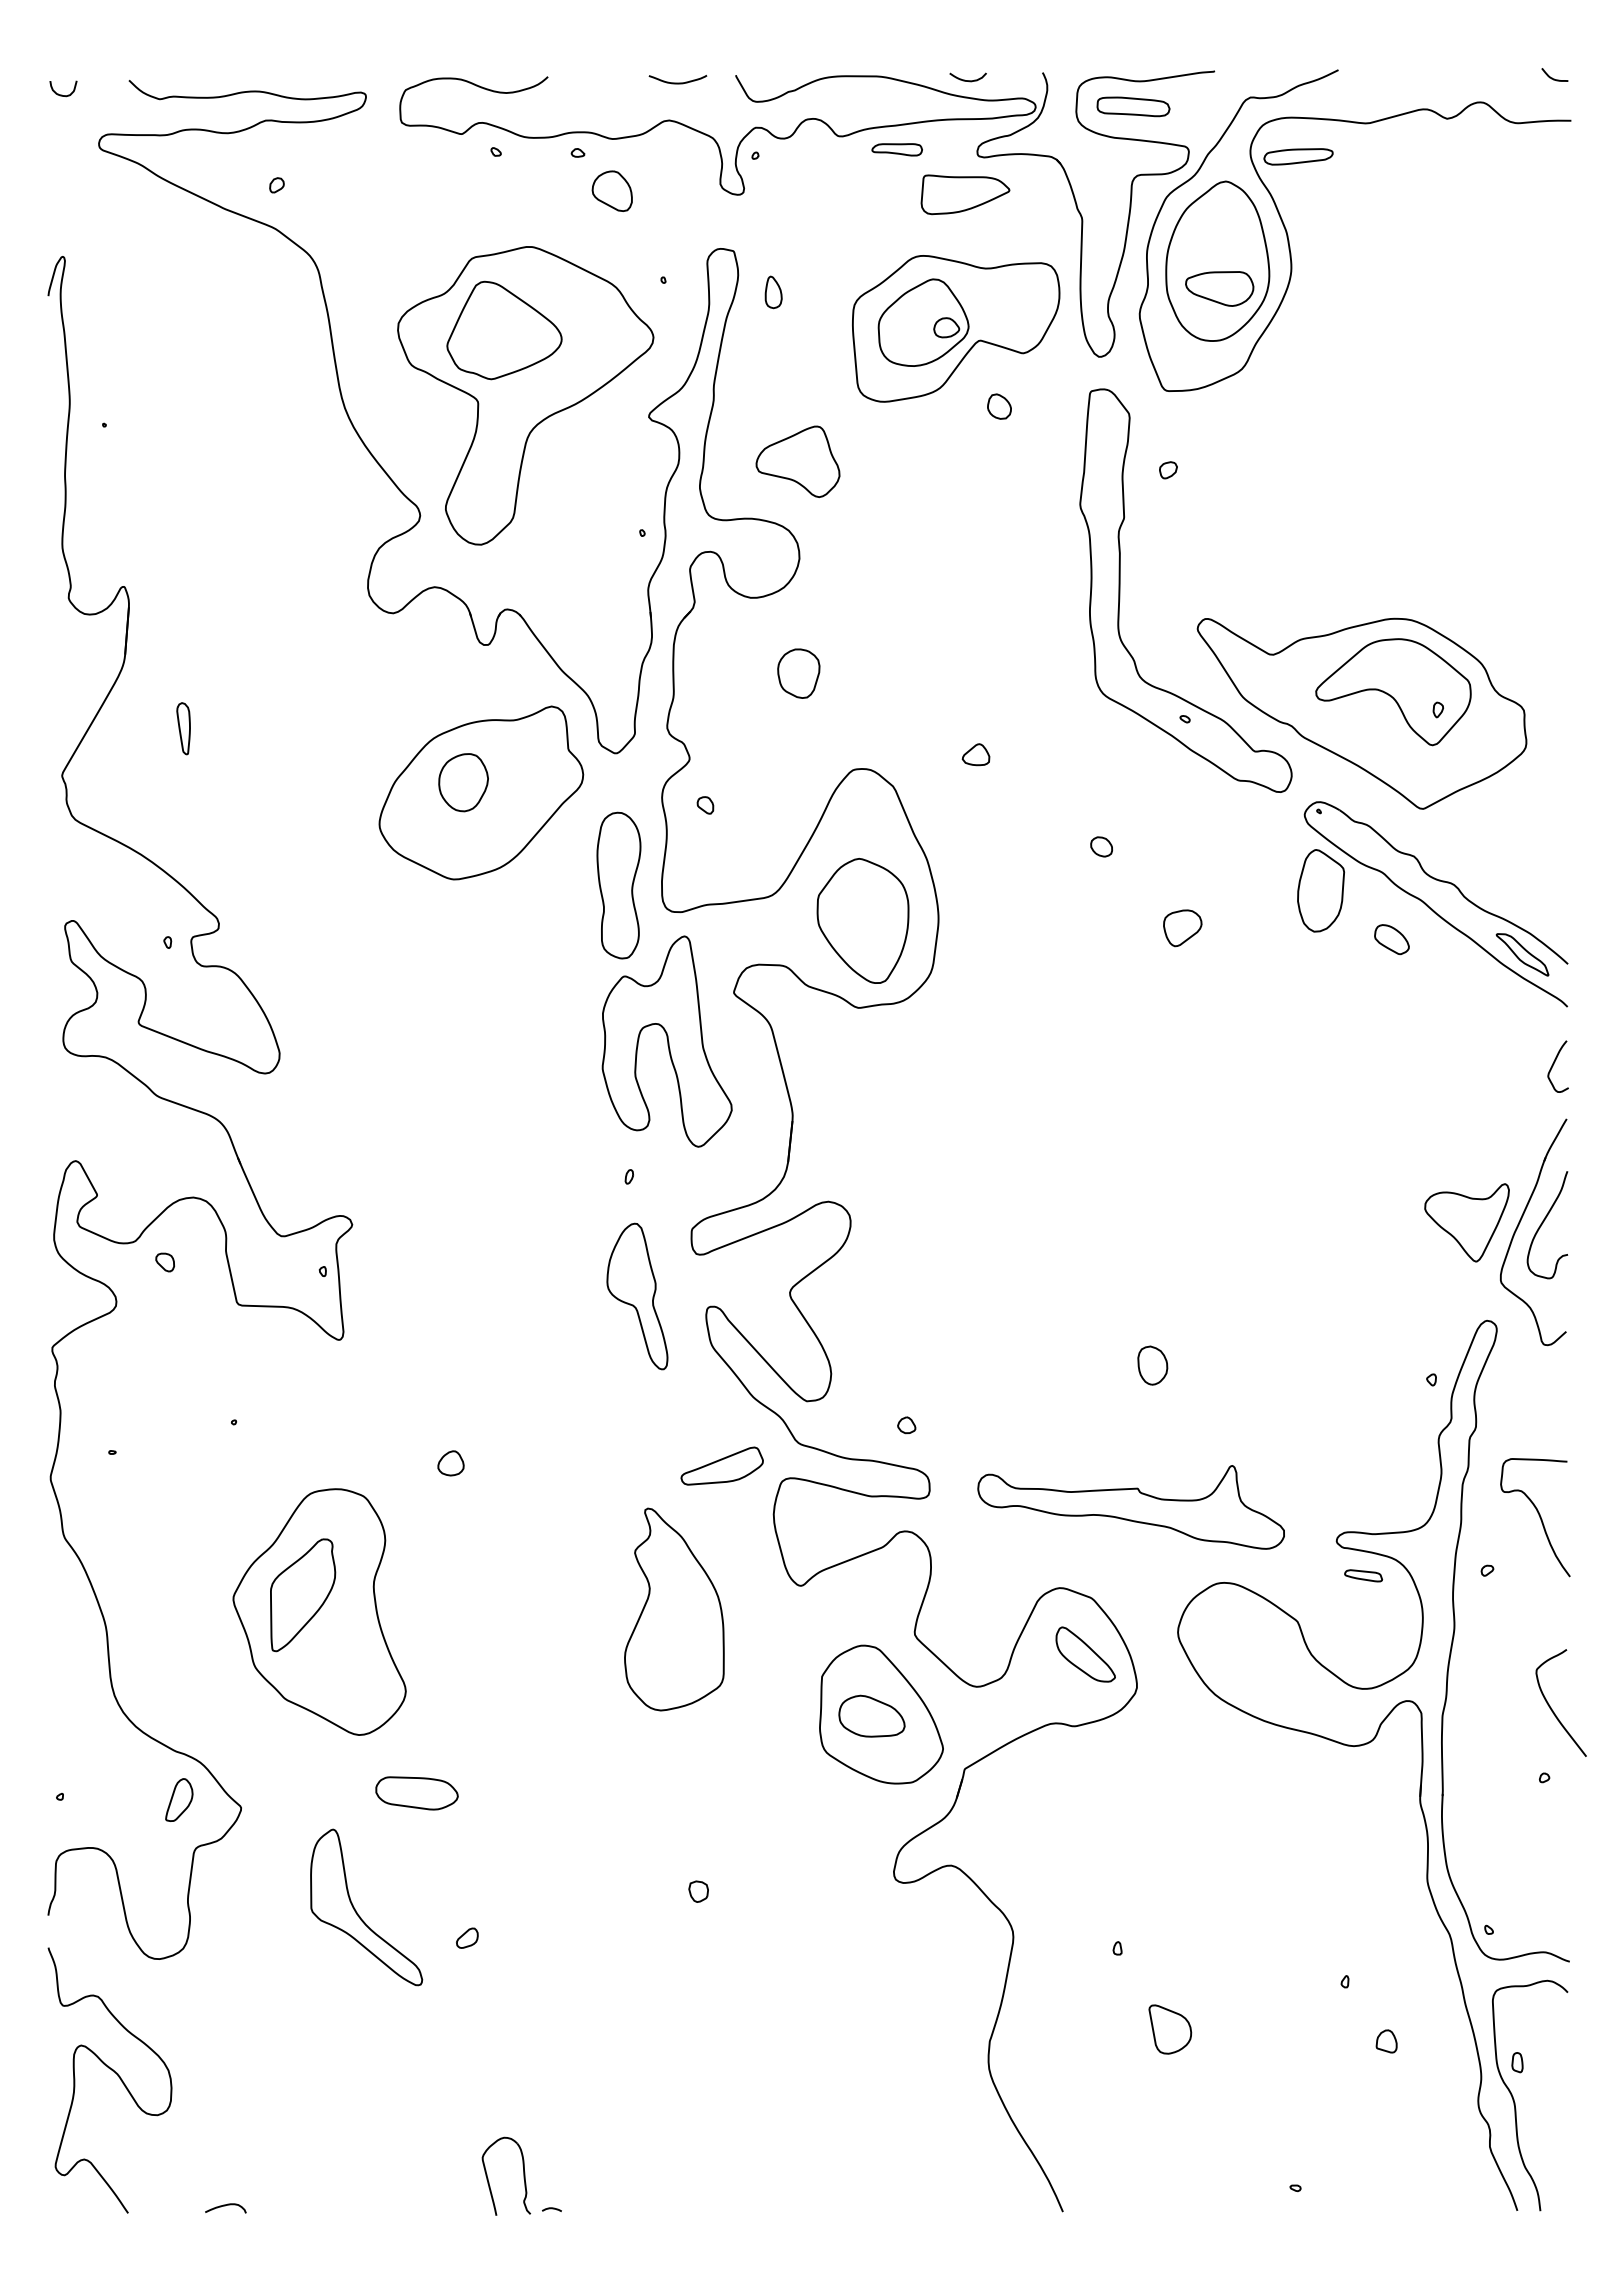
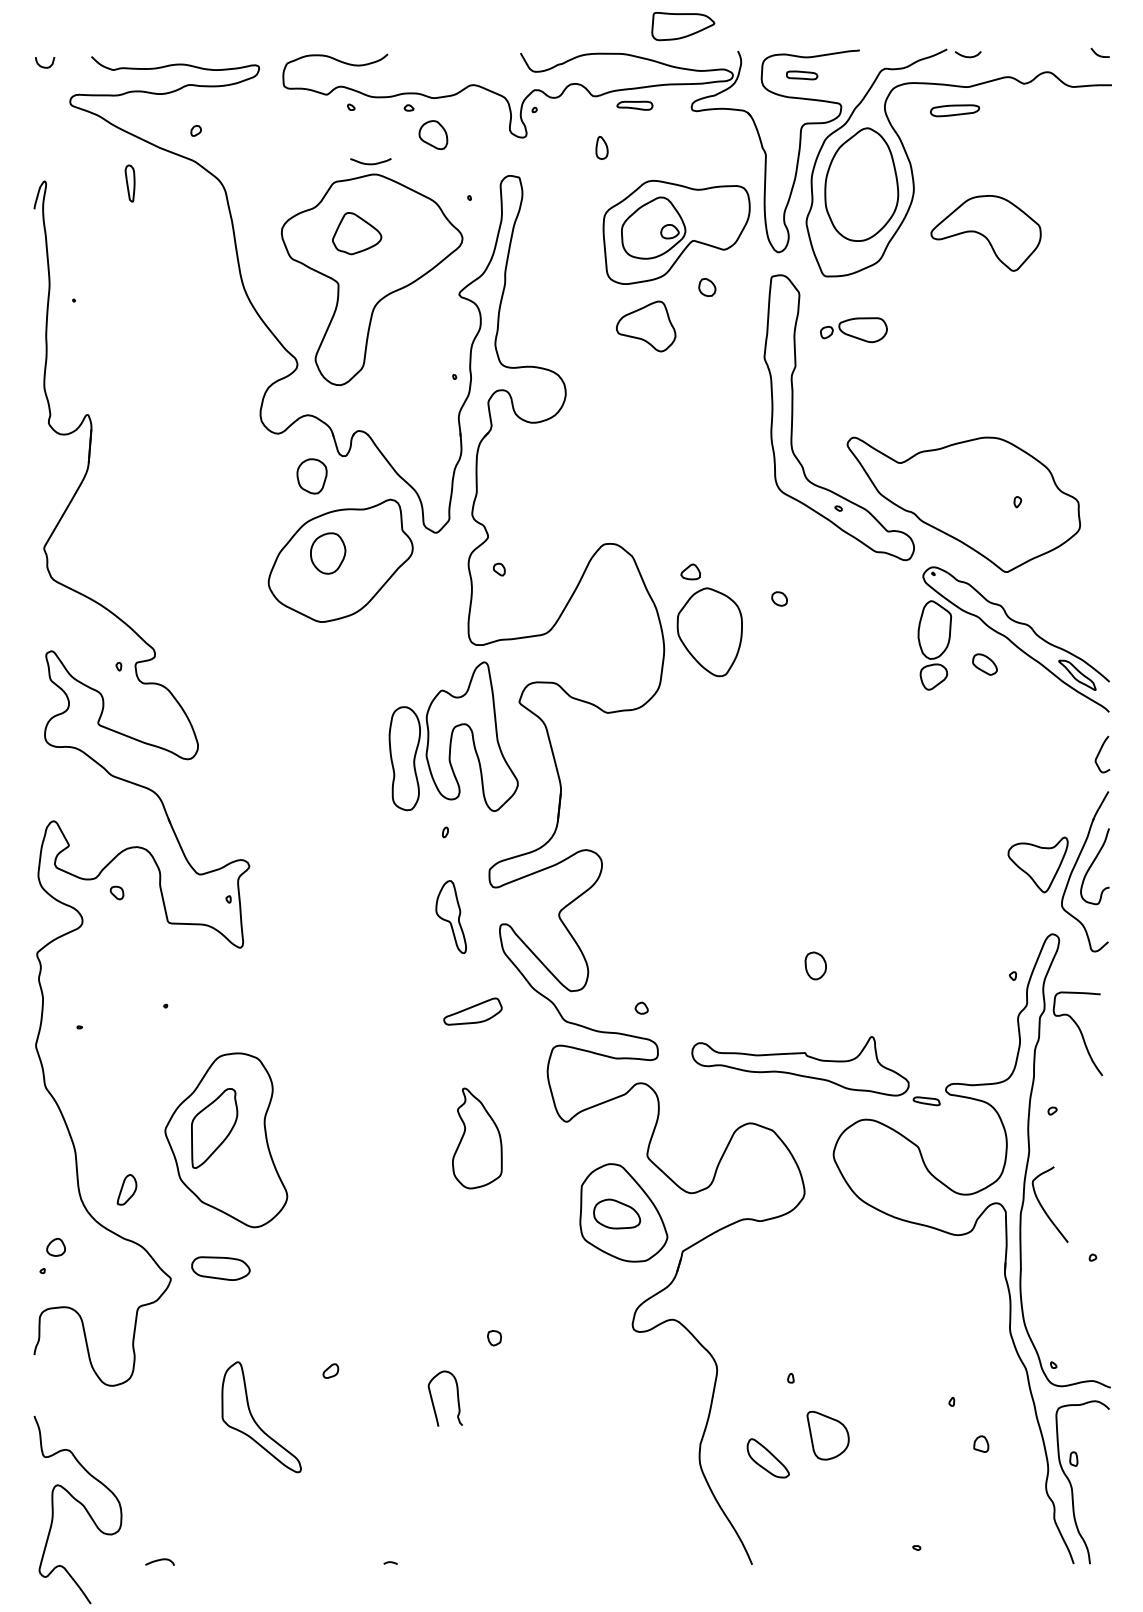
curve: (967, 80) -> (967, 56), moved
curve: (677, 82) -> (370, 163), moved
part: (1133, 106) -> (802, 75), size x0.6
part: (1298, 156) -> (954, 110), moved
part: (965, 194) -> (683, 26), moved
part: (1219, 288) -> (862, 329), moved
part: (773, 292) -> (601, 148), moved
part: (504, 330) -> (357, 233), size x0.6
part: (797, 461) -> (645, 326), moved
part: (798, 673) -> (311, 476), moved
part: (1393, 692) -> (986, 233), moved
part: (183, 728) -> (130, 183), moved
part: (975, 754) -> (690, 571), moved
part: (618, 885) -> (404, 758), moved
part: (862, 920) -> (709, 631), moved
part: (1182, 928) -> (933, 677), moved
part: (637, 1296) -> (451, 917), size x0.7
part: (450, 1463) -> (55, 1247), moved
part: (721, 1465) -> (472, 1011), moved
curve: (1538, 1515) -> (1080, 1032), moved
part: (1363, 1575) -> (926, 1101), moved
part: (674, 1609) -> (477, 1138), size x0.7
part: (1085, 1654) -> (768, 1458), moved
curve: (1551, 1707) -> (1043, 1207), moved
part: (416, 1793) -> (220, 1268), moved
part: (179, 1799) -> (127, 1189), moved
part: (358, 1913) -> (255, 1421), moved
part: (1170, 2029) -> (828, 1435), size x1.4
curve: (115, 2073) -> (81, 1505), moved
part: (488, 2178) -> (432, 1400), moved

